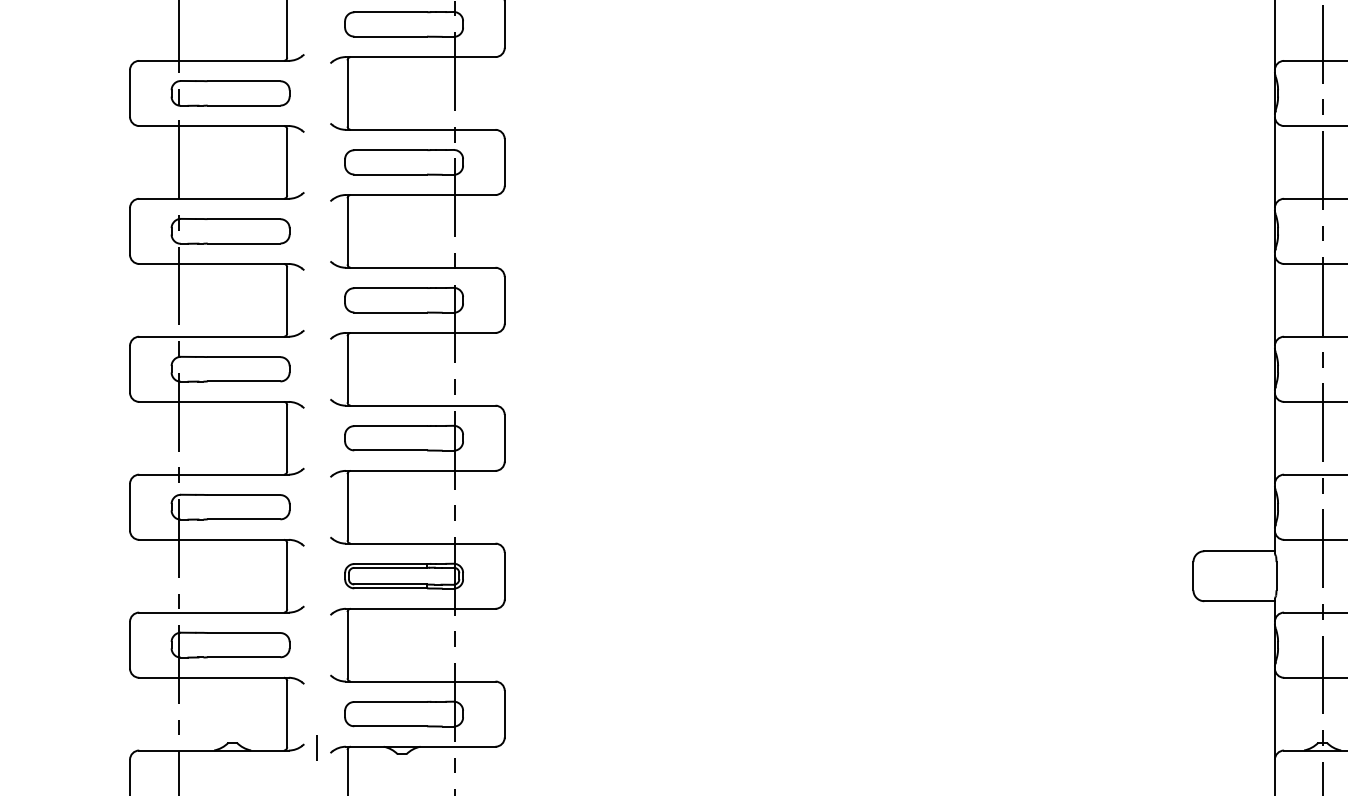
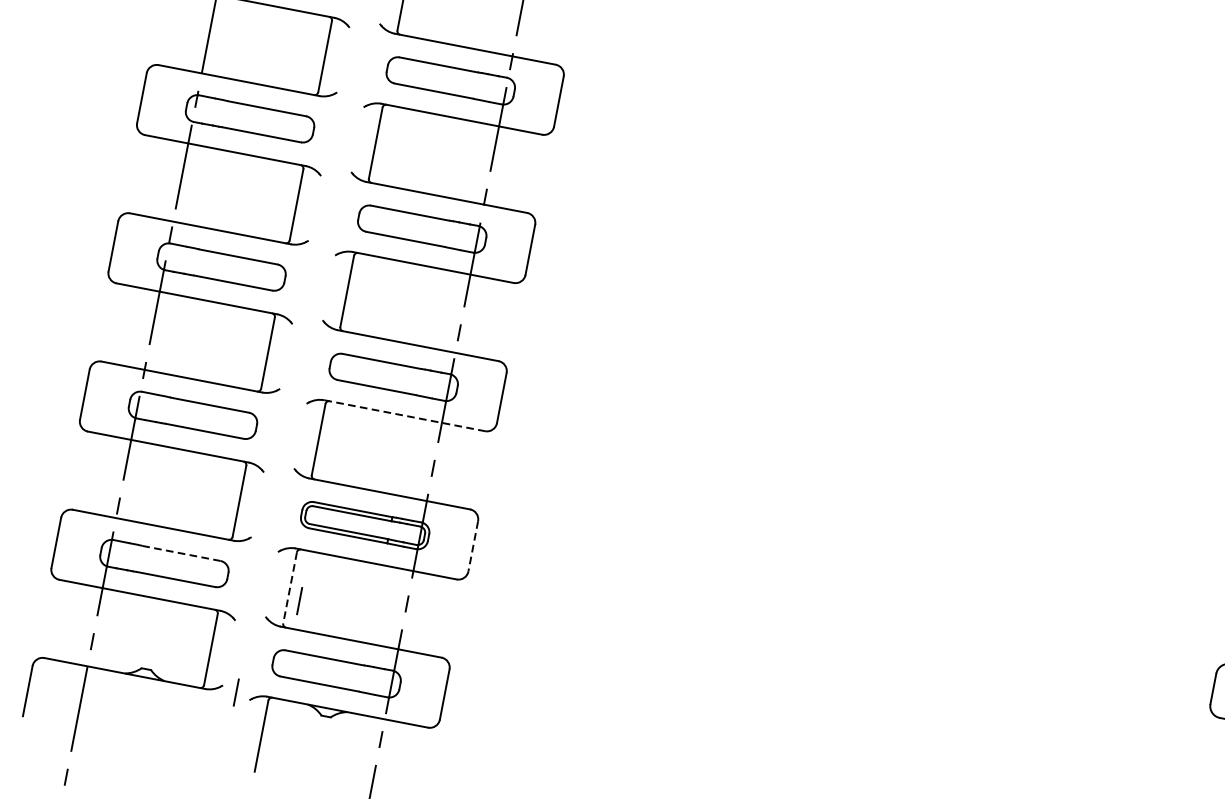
line: (420, 470) -> (404, 415), solid -> dashed
line: (504, 576) -> (472, 546), solid -> dashed
line: (244, 633) -> (181, 554), solid -> dashed
line: (347, 645) -> (289, 588), solid -> dashed
line: (357, 654) -> (298, 599), added

